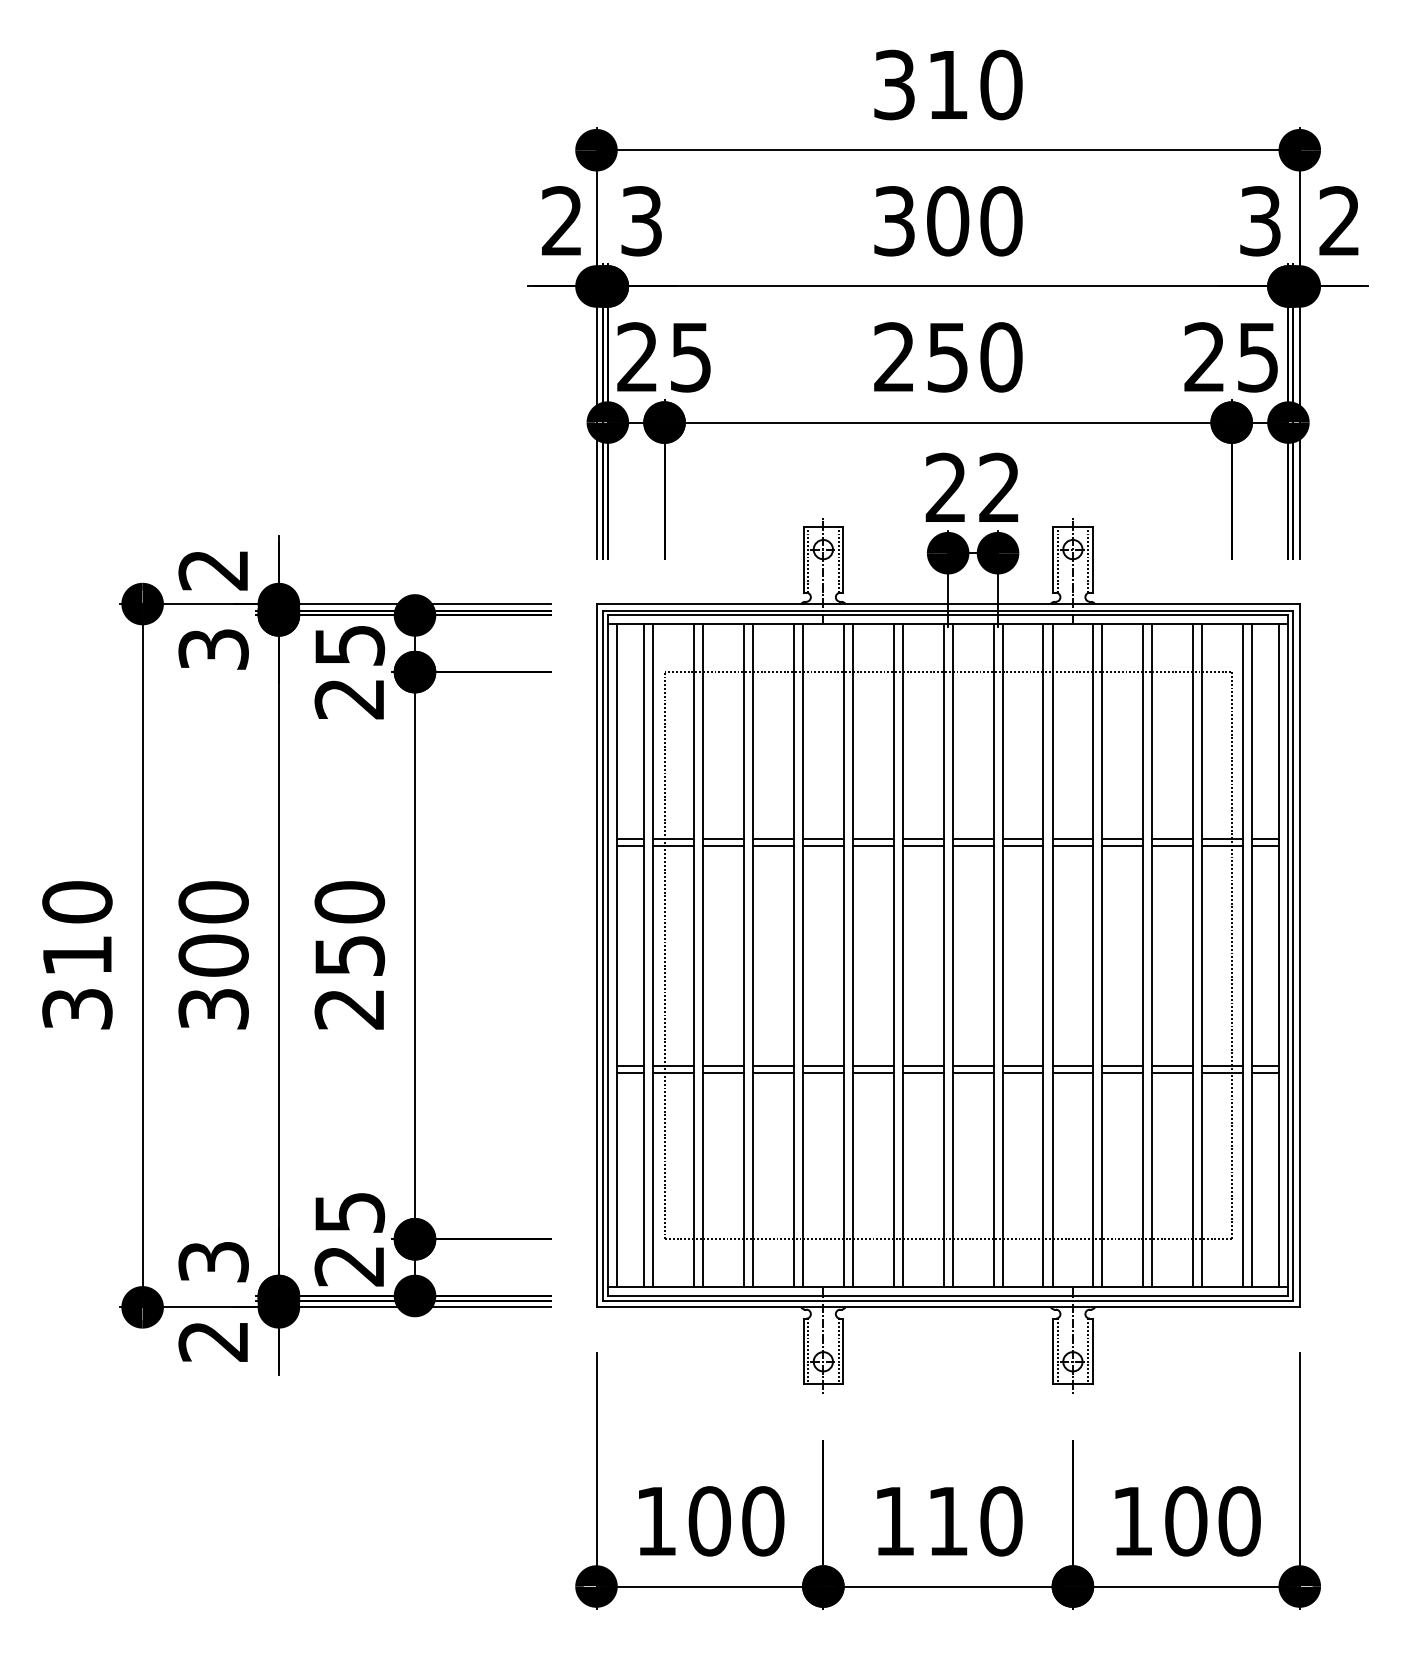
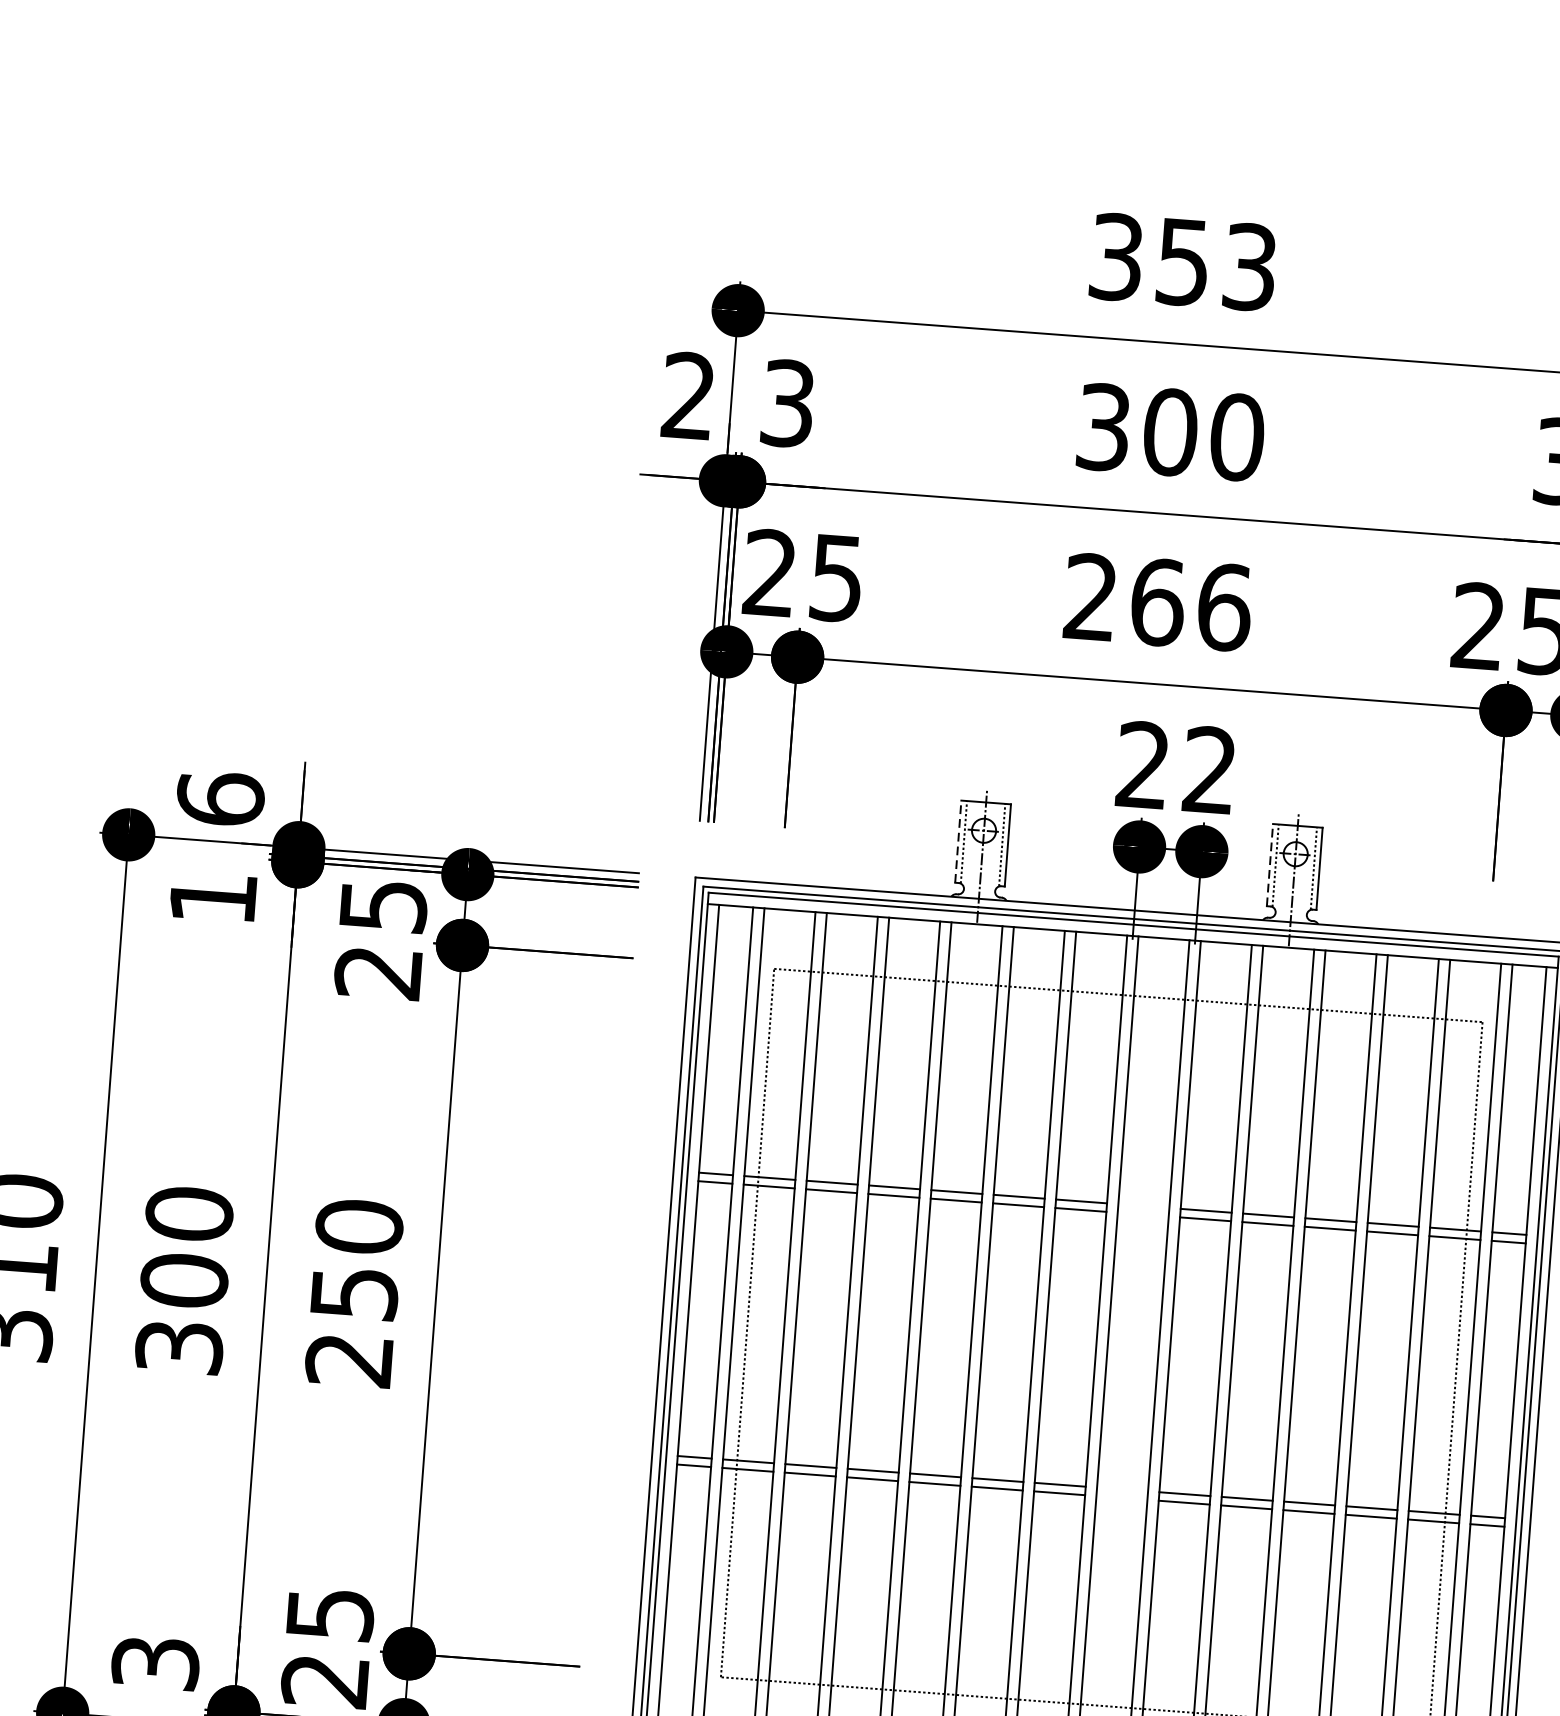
text: (975, 84) -> (1217, 264), 310 -> 353
text: (974, 357) -> (1190, 605), 250 -> 266
line: (803, 559) -> (958, 841), solid -> dashed
line: (1053, 559) -> (1270, 864), solid -> dashed
text: (213, 569) -> (220, 798), 2 -> 6
text: (213, 649) -> (212, 898), 3 -> 1
line: (972, 838) -> (1143, 1205), removed
line: (972, 845) -> (1142, 1214), removed
line: (972, 1065) -> (1121, 1489), removed
line: (972, 1072) -> (1121, 1497), removed

